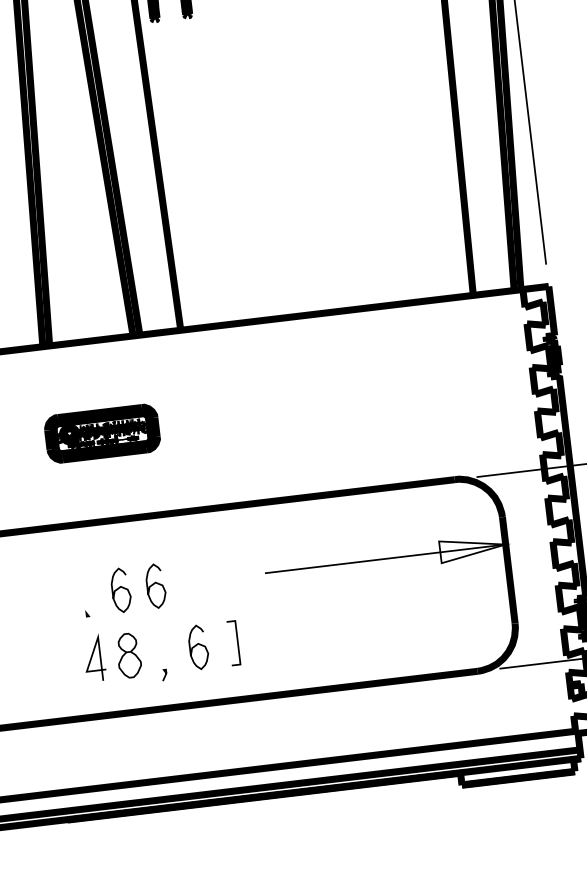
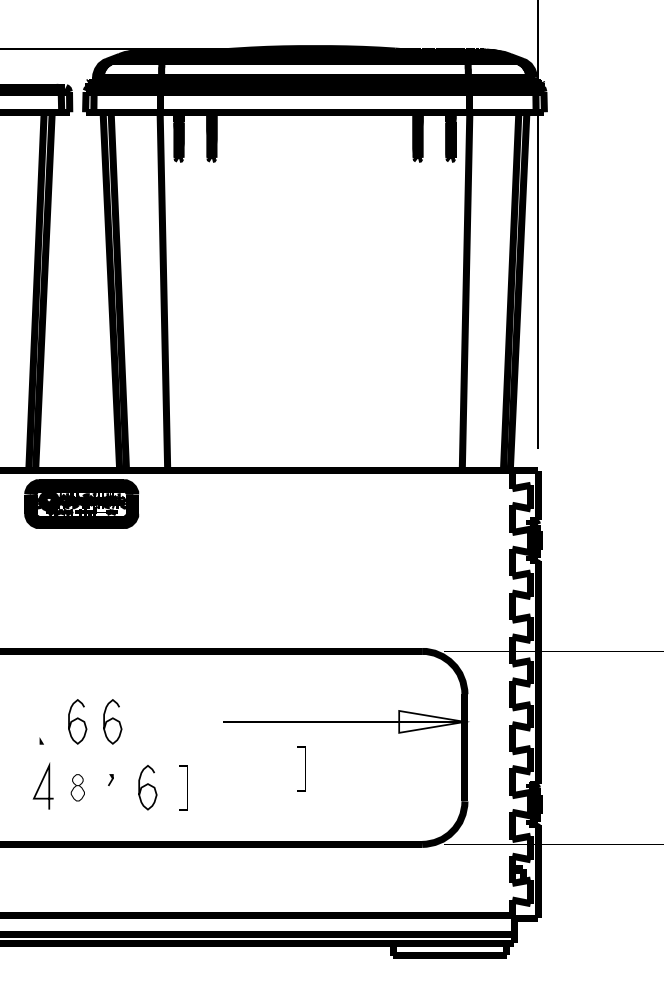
part: (102, 433) -> (81, 503), moved
line: (352, 609) -> (305, 768), added
part: (128, 655) -> (77, 787), size x0.6
line: (165, 674) -> (111, 779), moved

